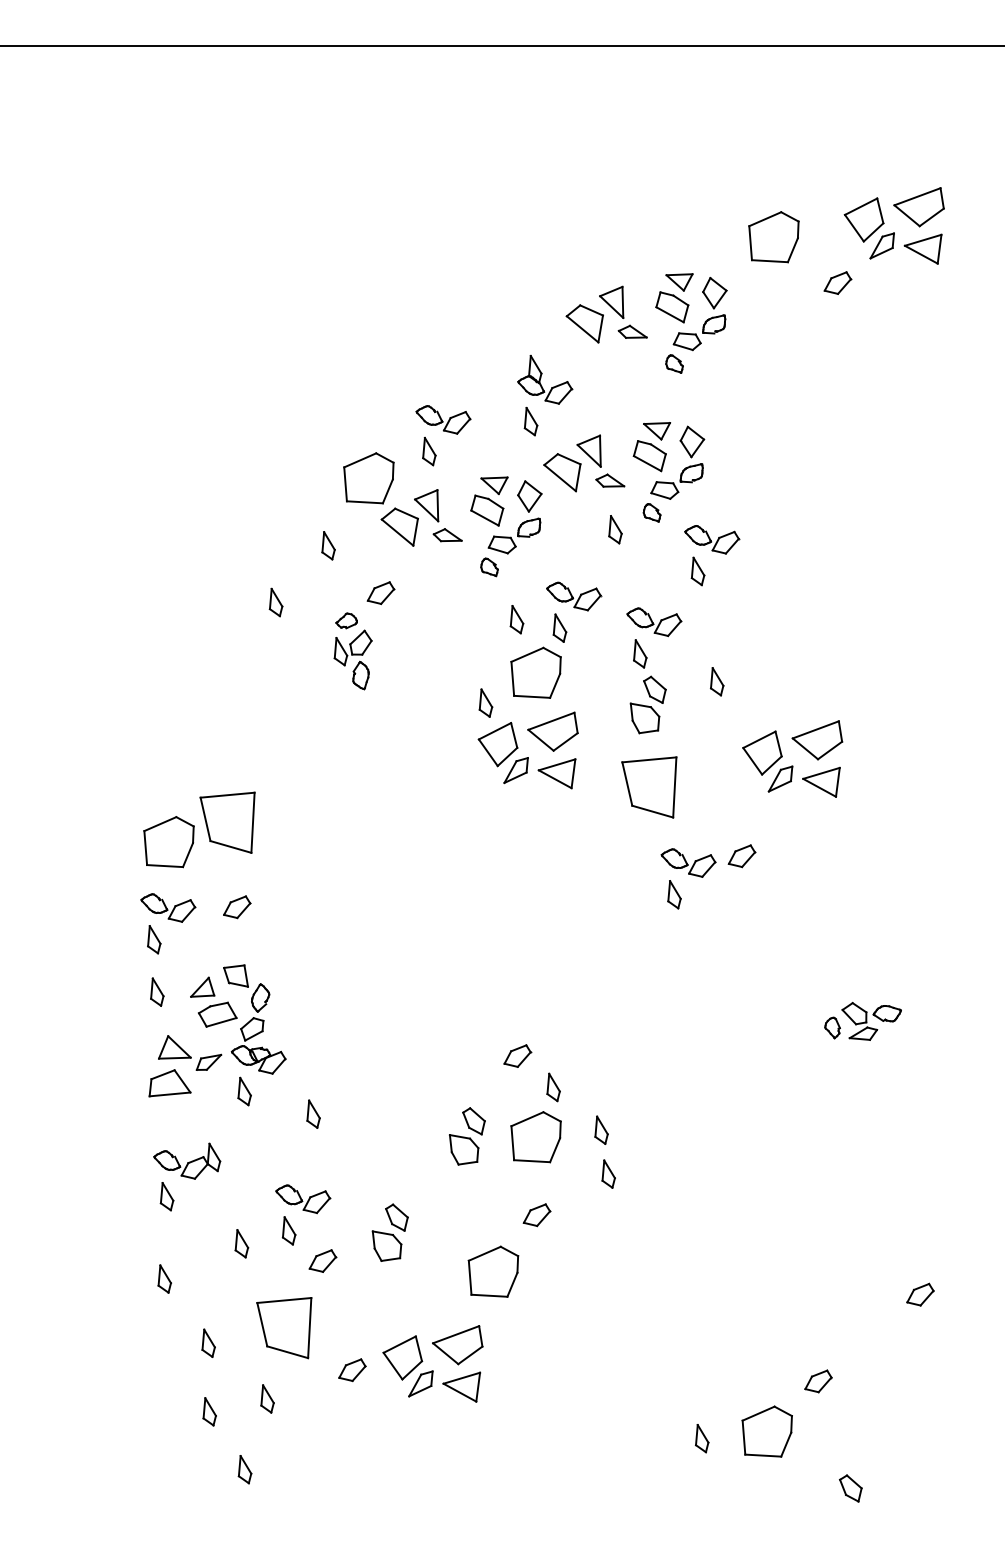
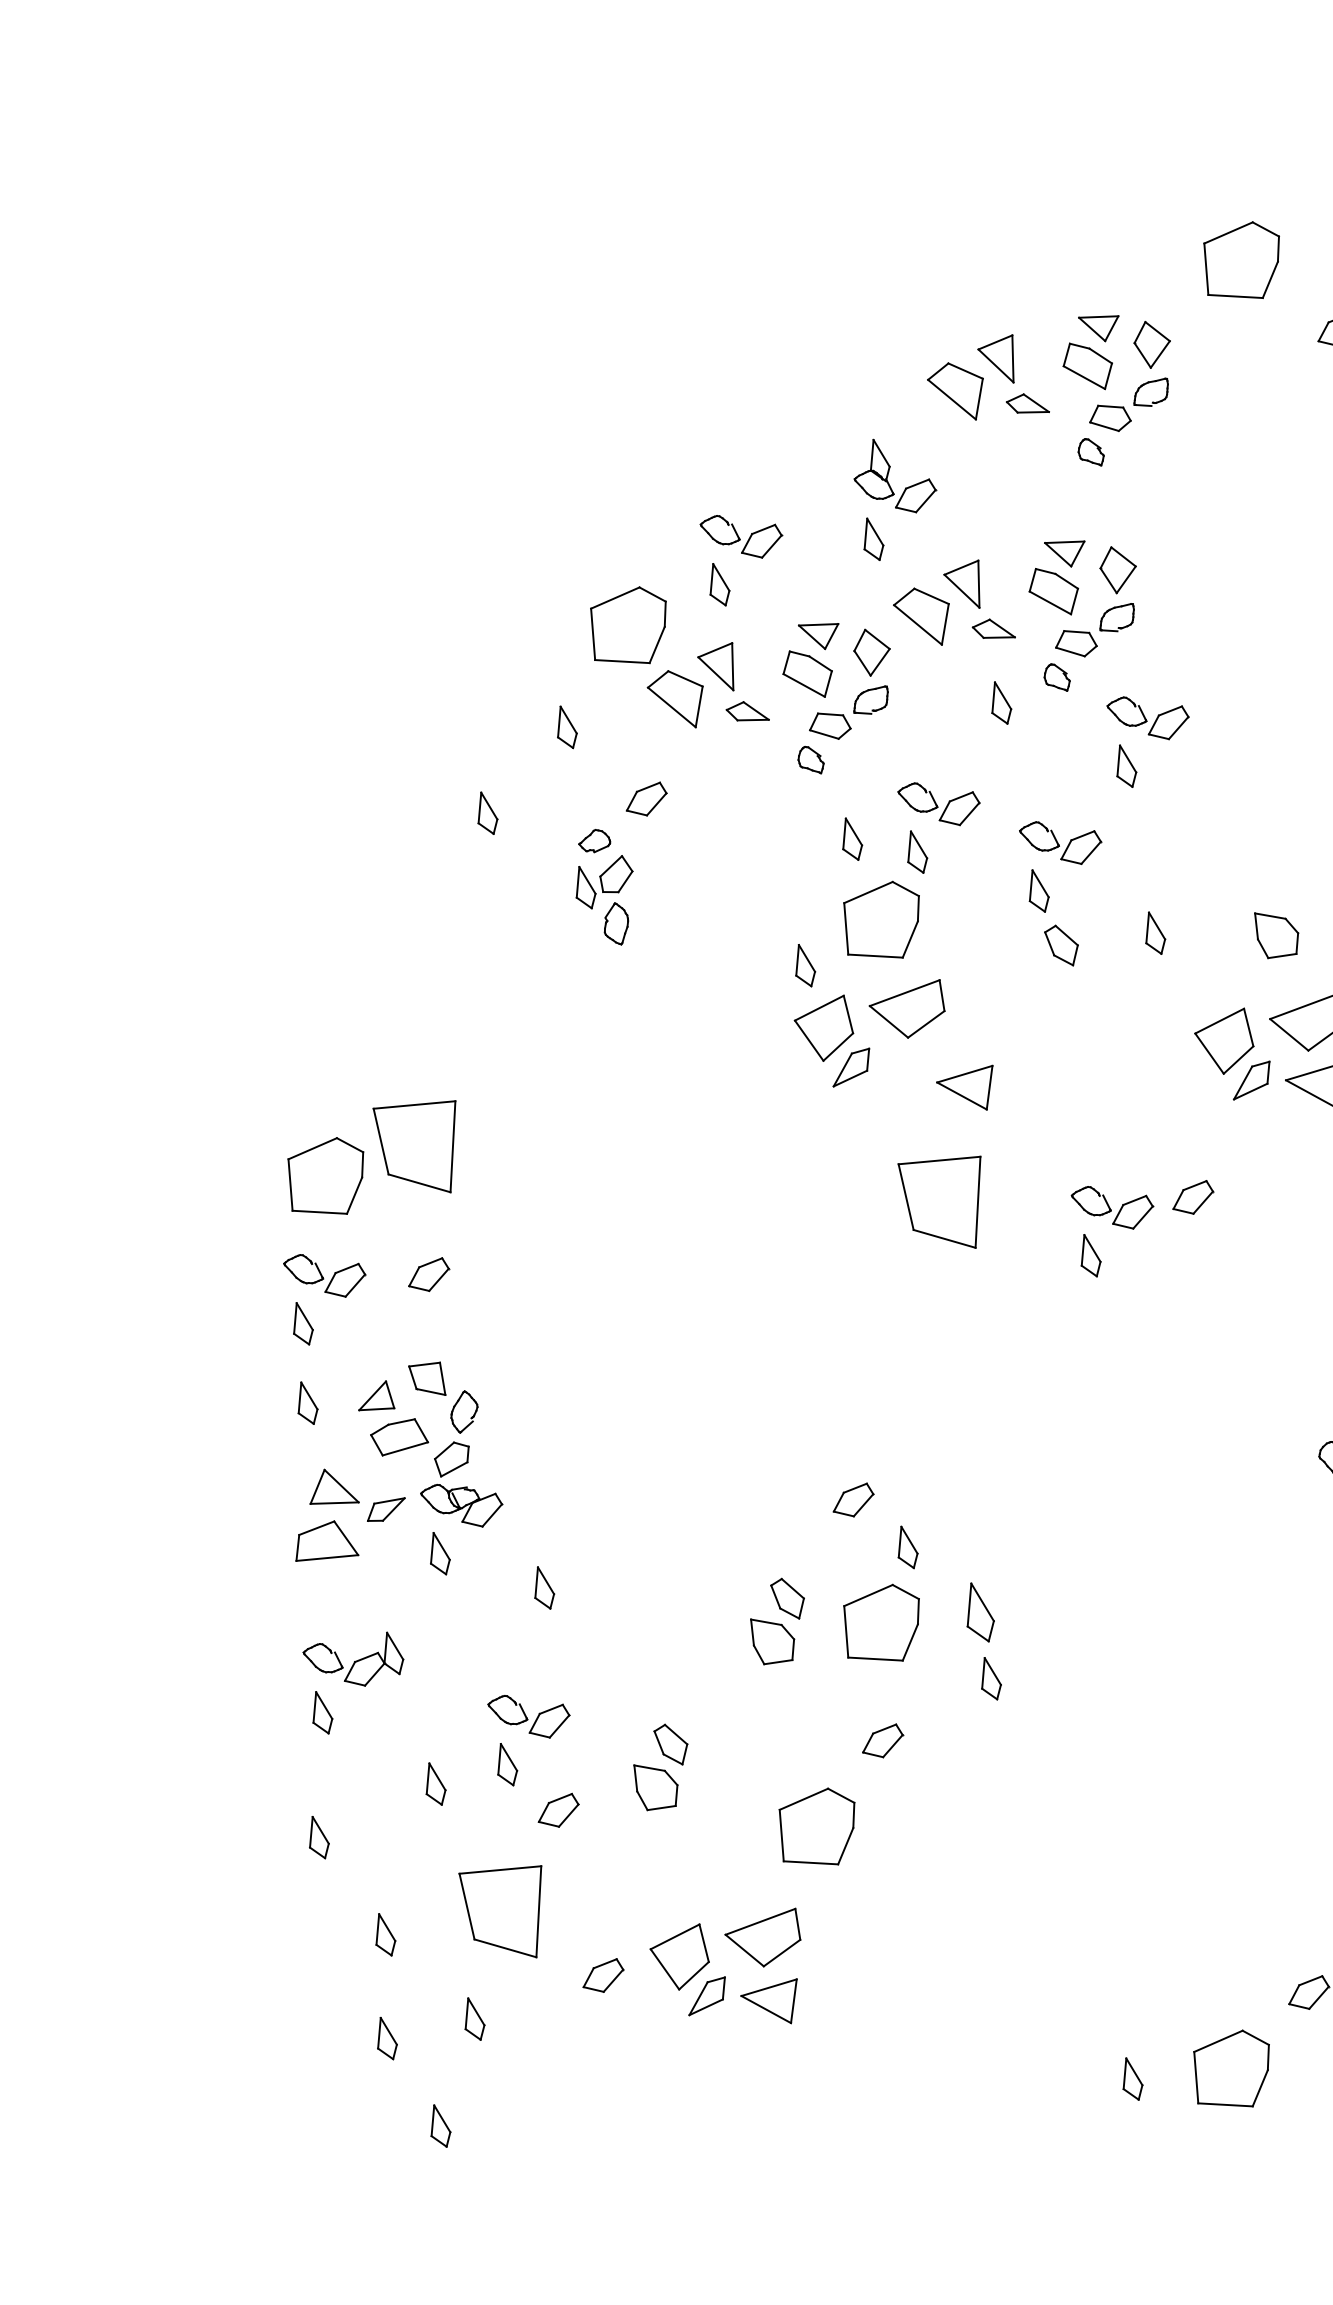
part: (644, 718) -> (1275, 935), moved
part: (556, 773) -> (963, 1087), moved
part: (649, 787) -> (939, 1202), moved
part: (601, 1129) -> (980, 1611), size x1.4

